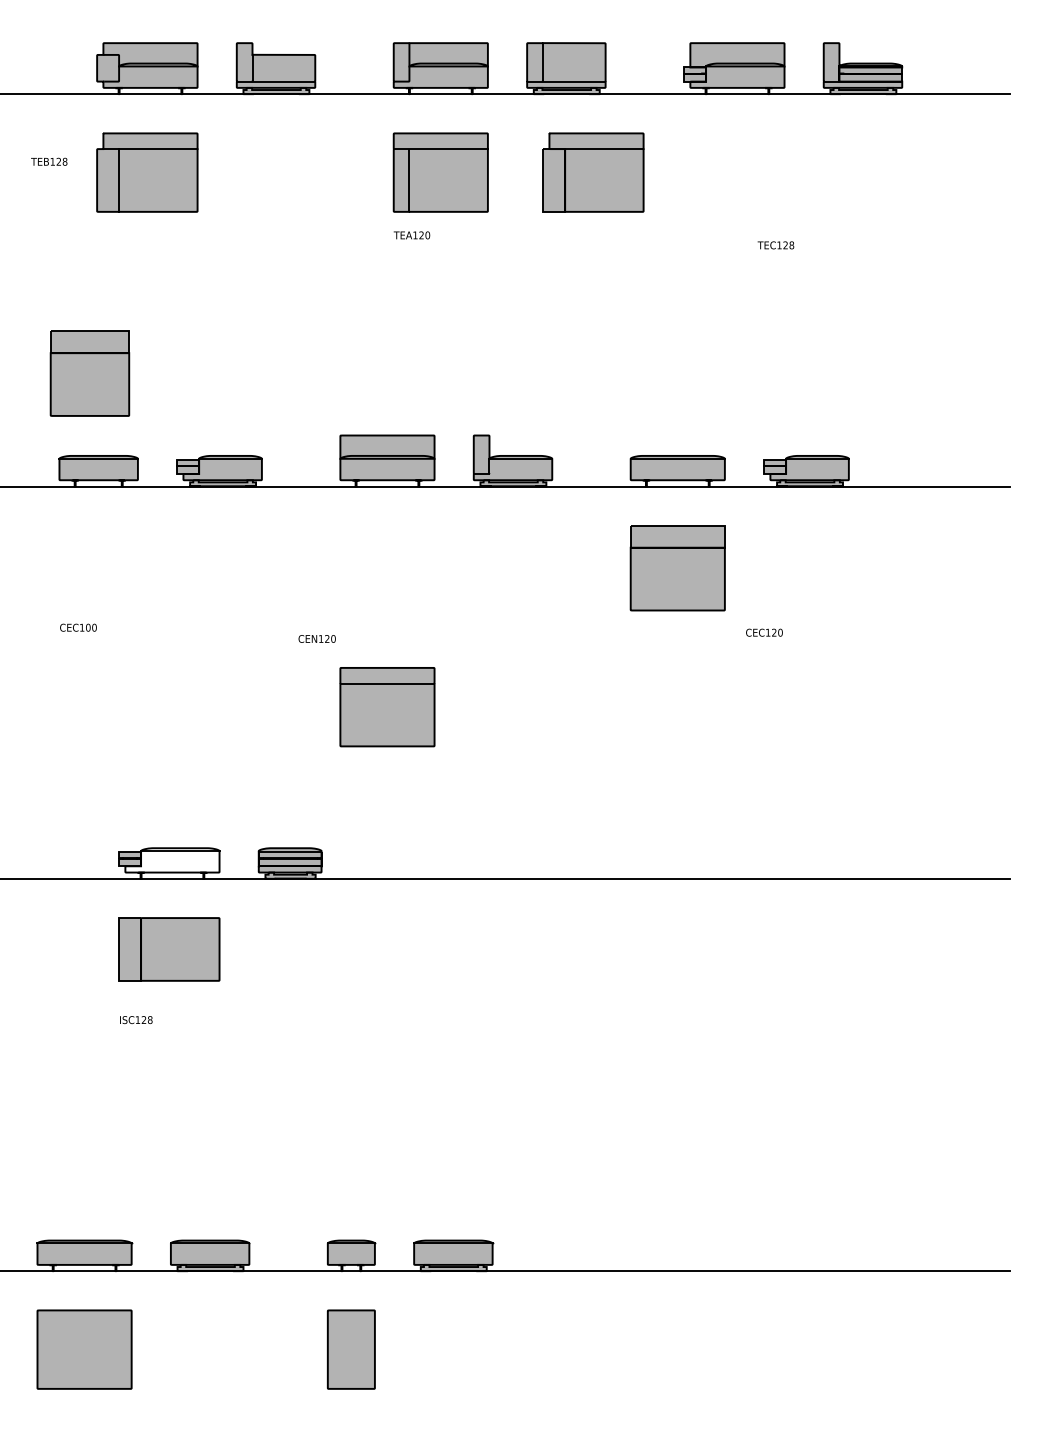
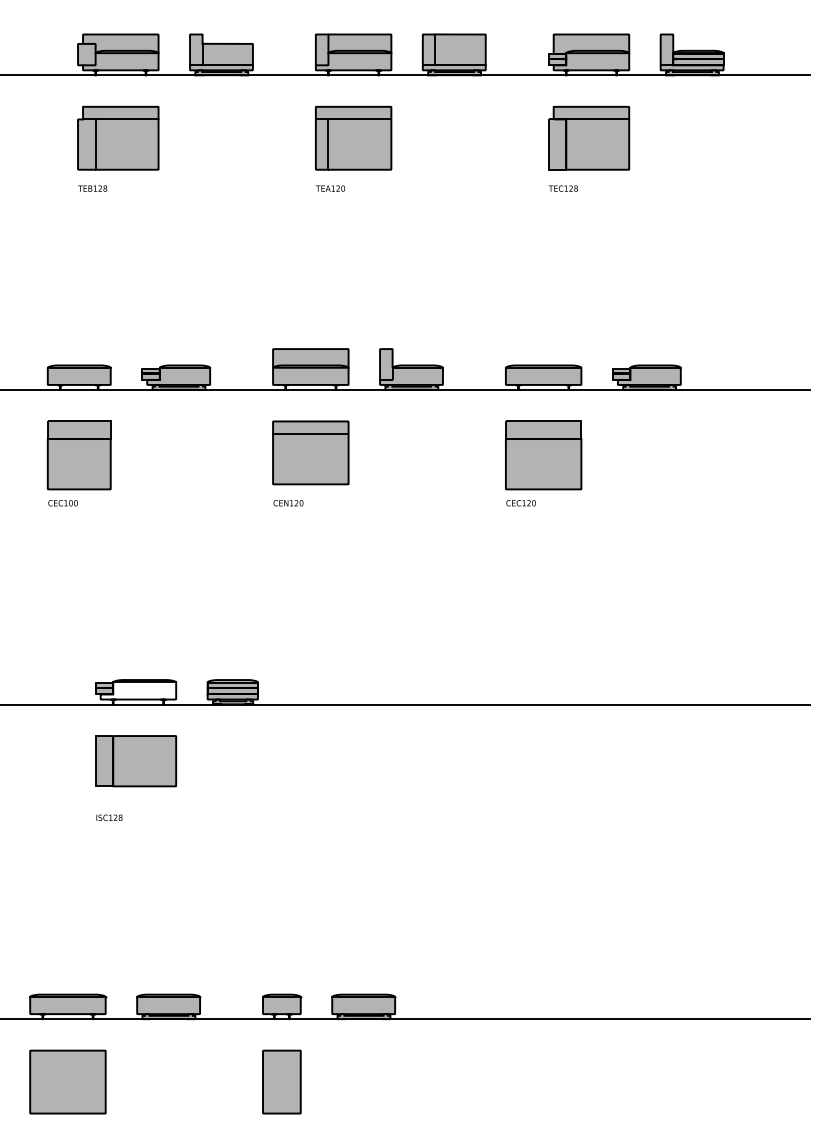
text: (49, 161) -> (92, 188), moved
part: (594, 171) -> (589, 137), moved
text: (774, 245) -> (562, 188), moved
part: (89, 373) -> (78, 455), moved
text: (763, 633) -> (520, 503), moved
text: (317, 639) -> (288, 503), moved
part: (387, 706) -> (310, 452), moved

